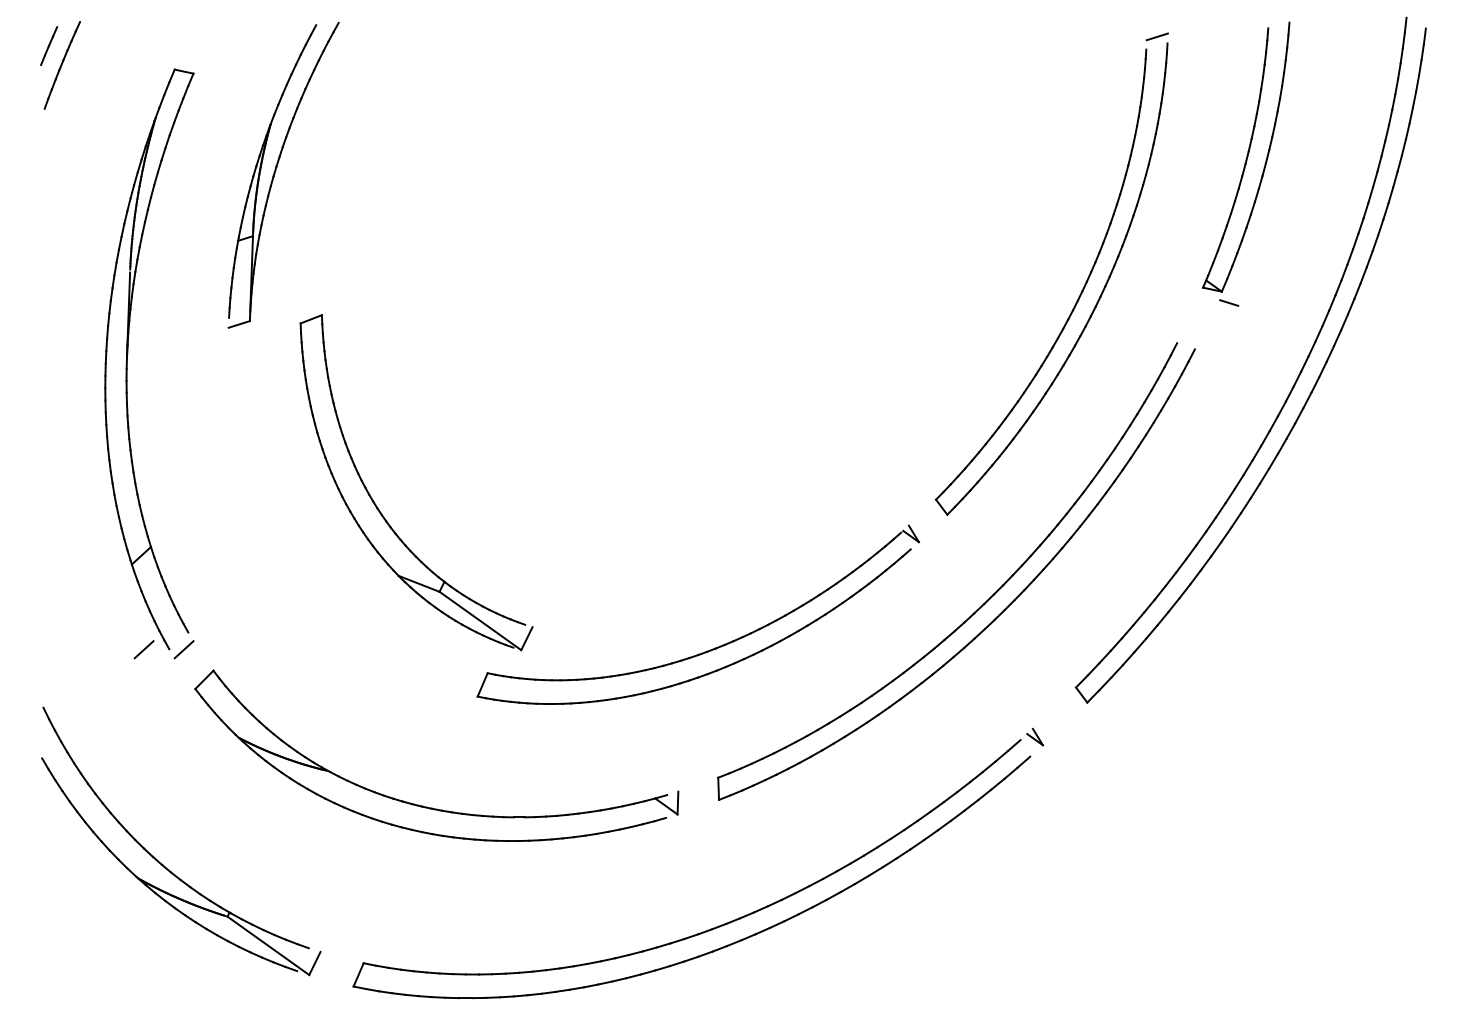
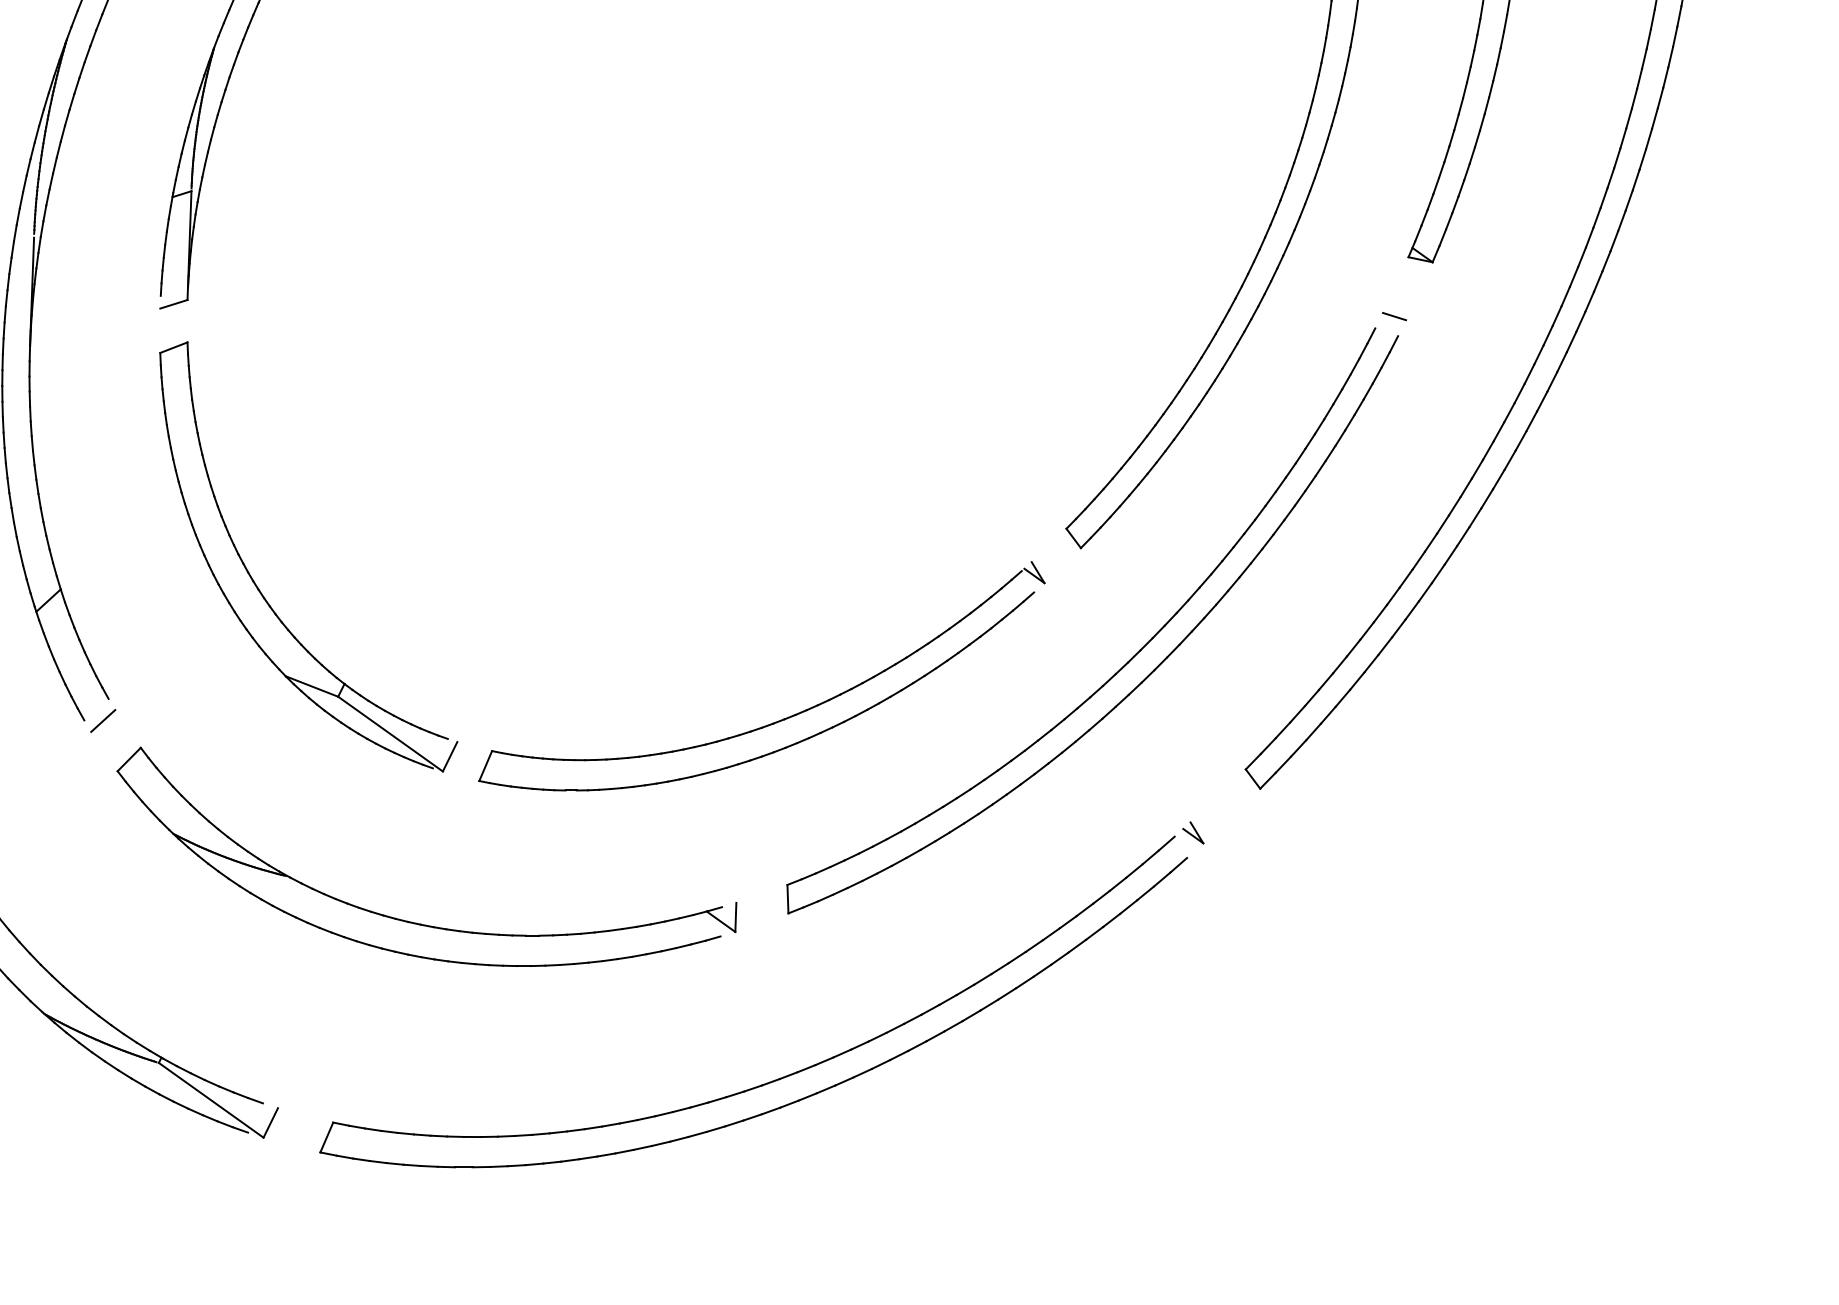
line: (1229, 302) -> (1394, 315), moved
part: (378, 507) -> (260, 588), moved
line: (143, 649) -> (51, 720), removed

